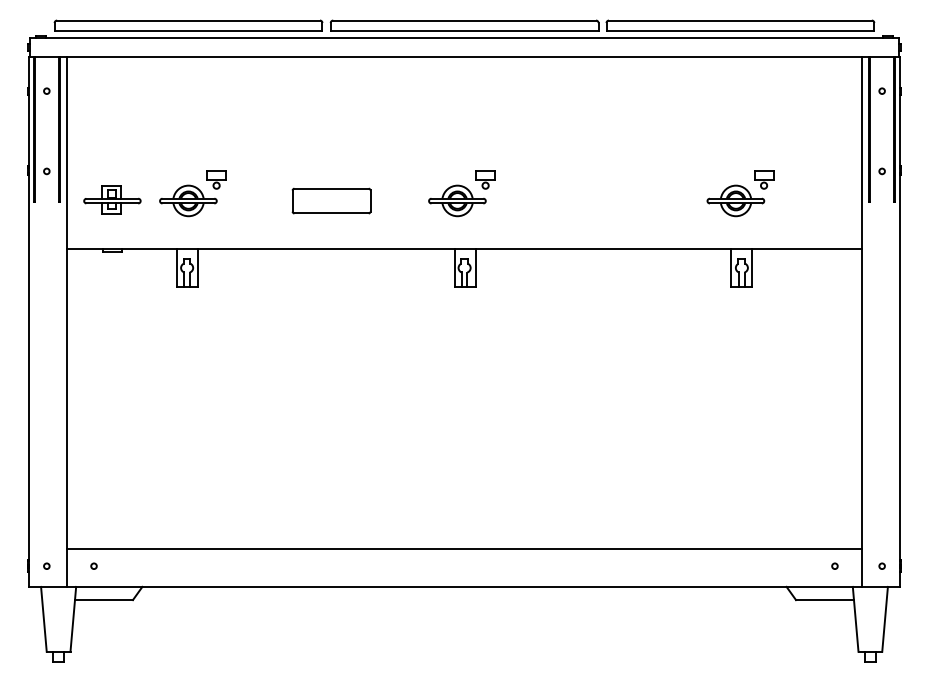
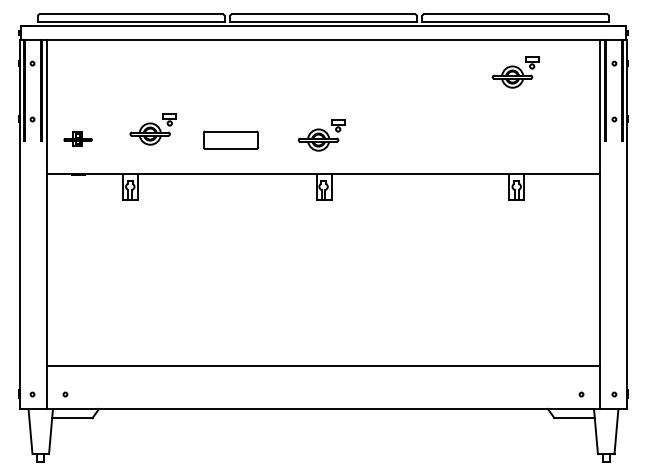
part: (191, 194) -> (152, 129), moved
part: (740, 194) -> (515, 72), moved
part: (111, 198) -> (77, 138), size x0.7
line: (464, 548) -> (323, 365), moved

